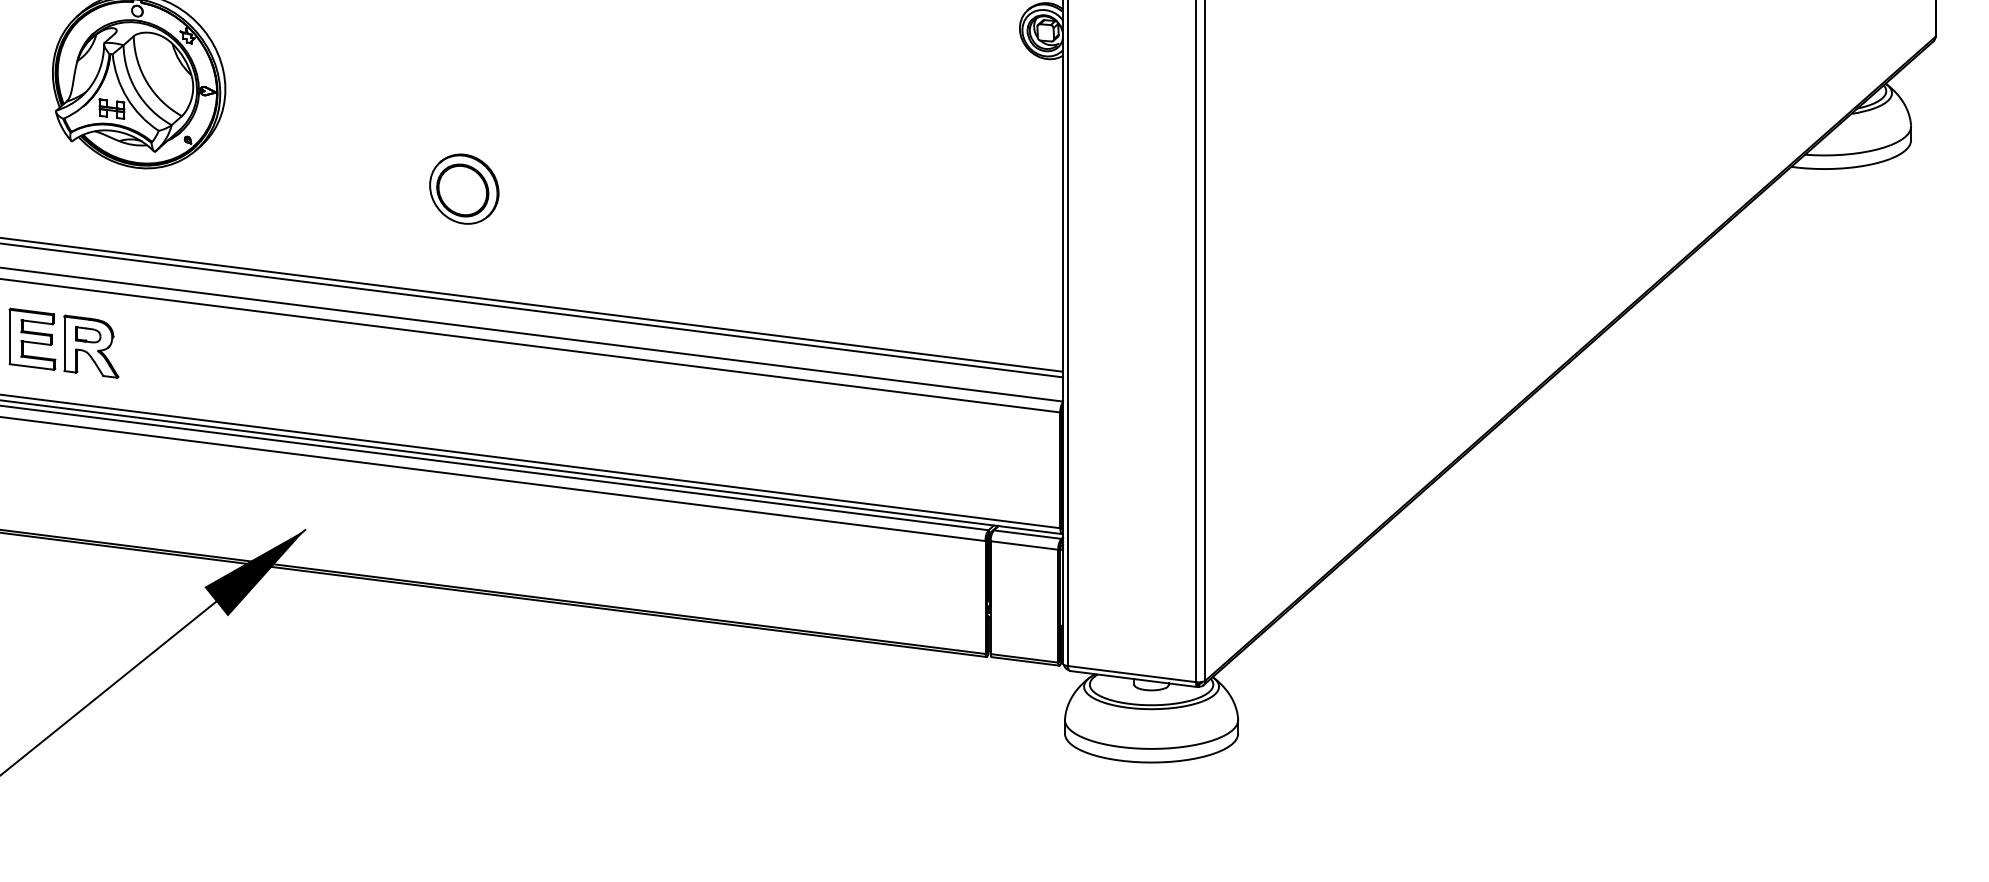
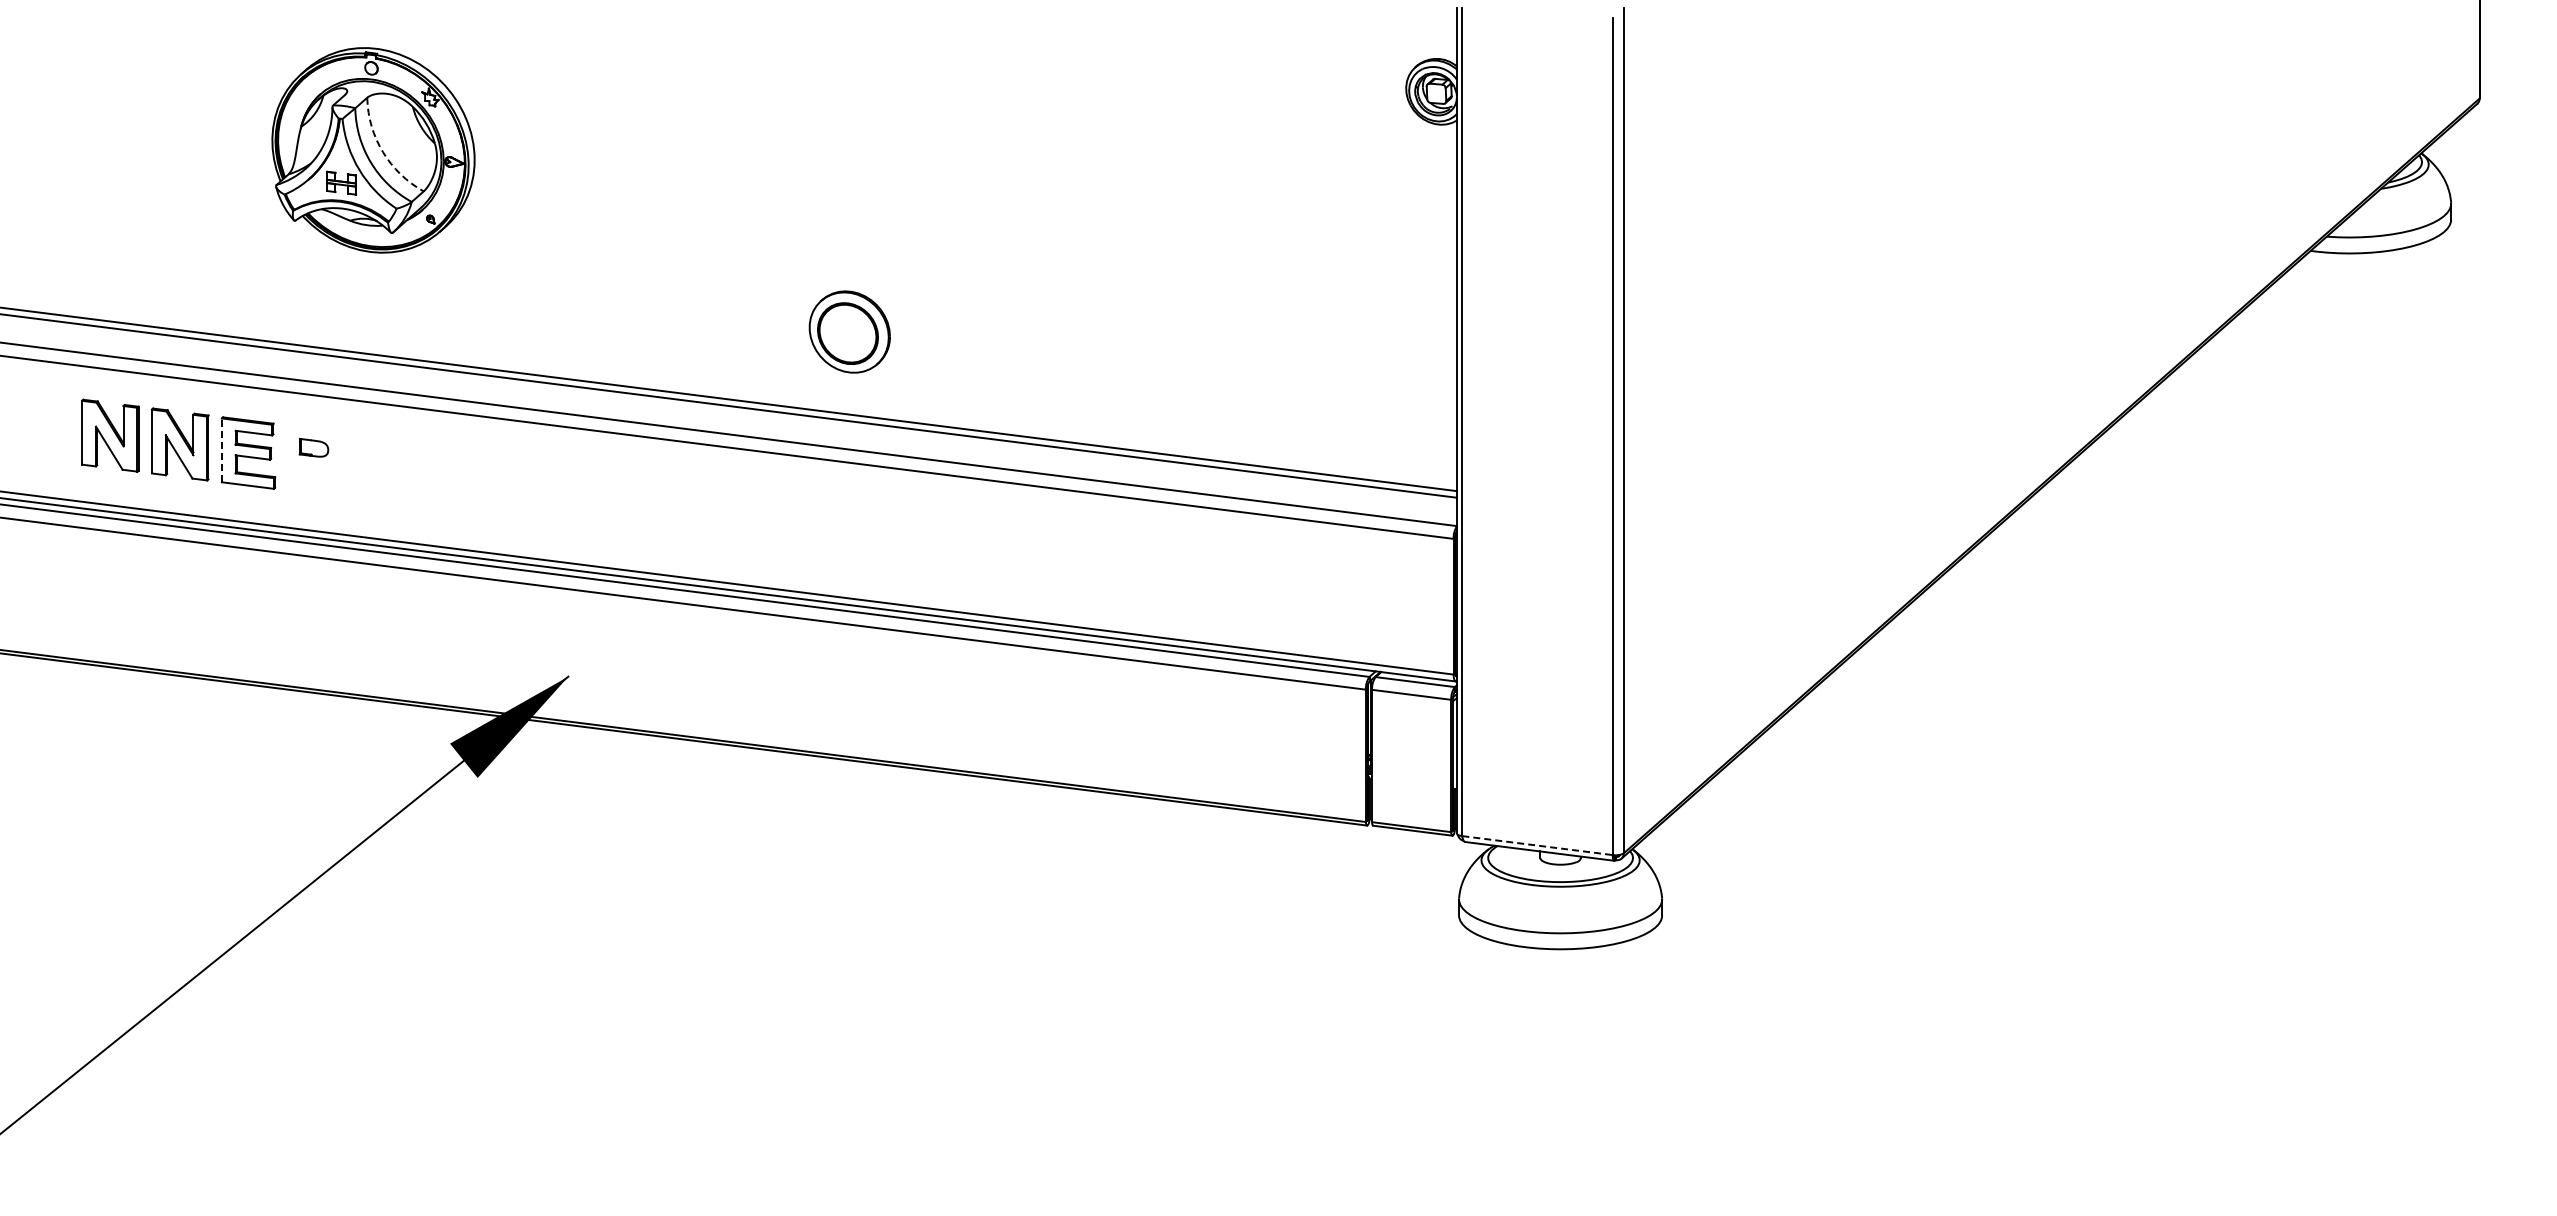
arc: (146, 82) -> (382, 152), solid -> dashed
part: (464, 188) -> (849, 331), moved
line: (9, 337) -> (221, 450), solid -> dashed
part: (91, 346) -> (317, 461), removed
line: (1131, 674) -> (1537, 845), solid -> dashed

